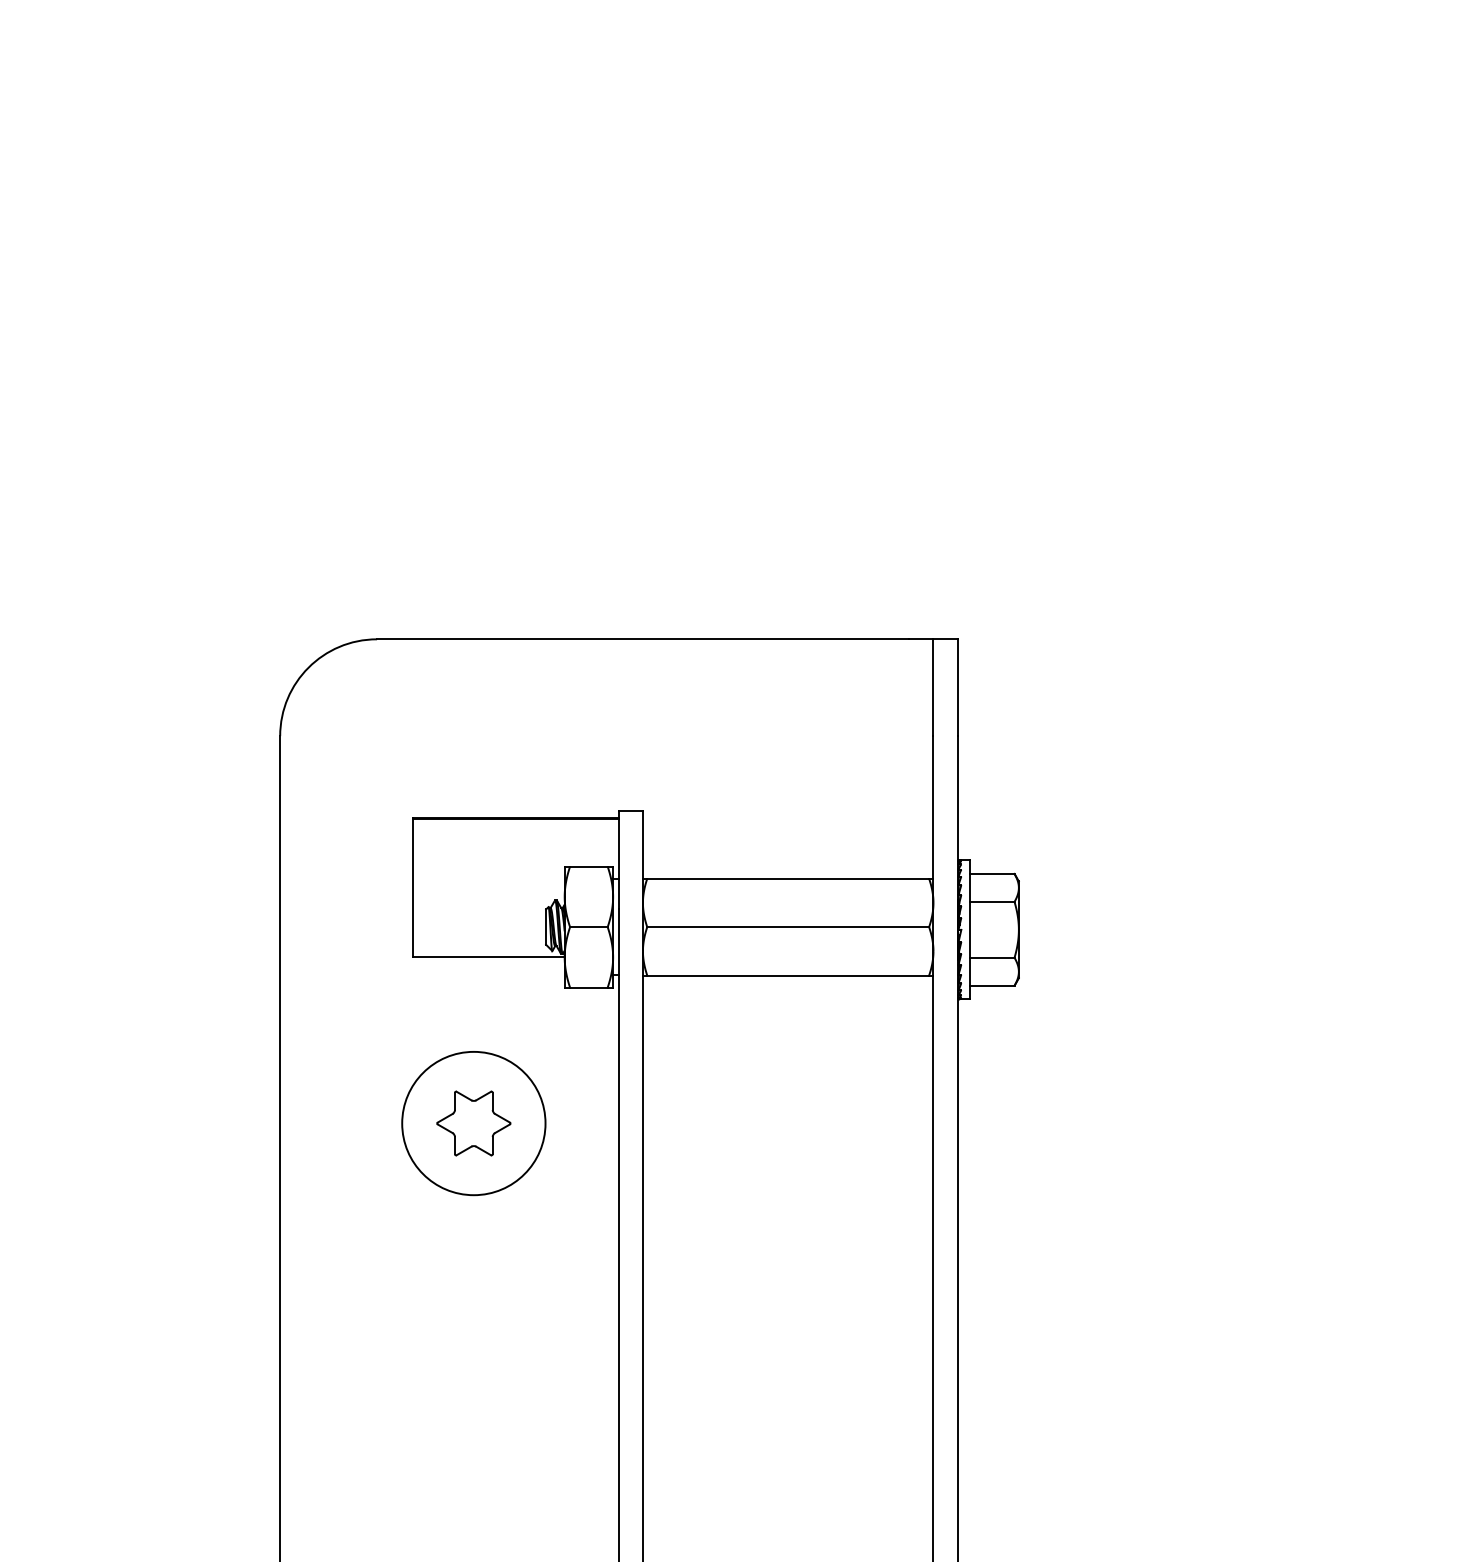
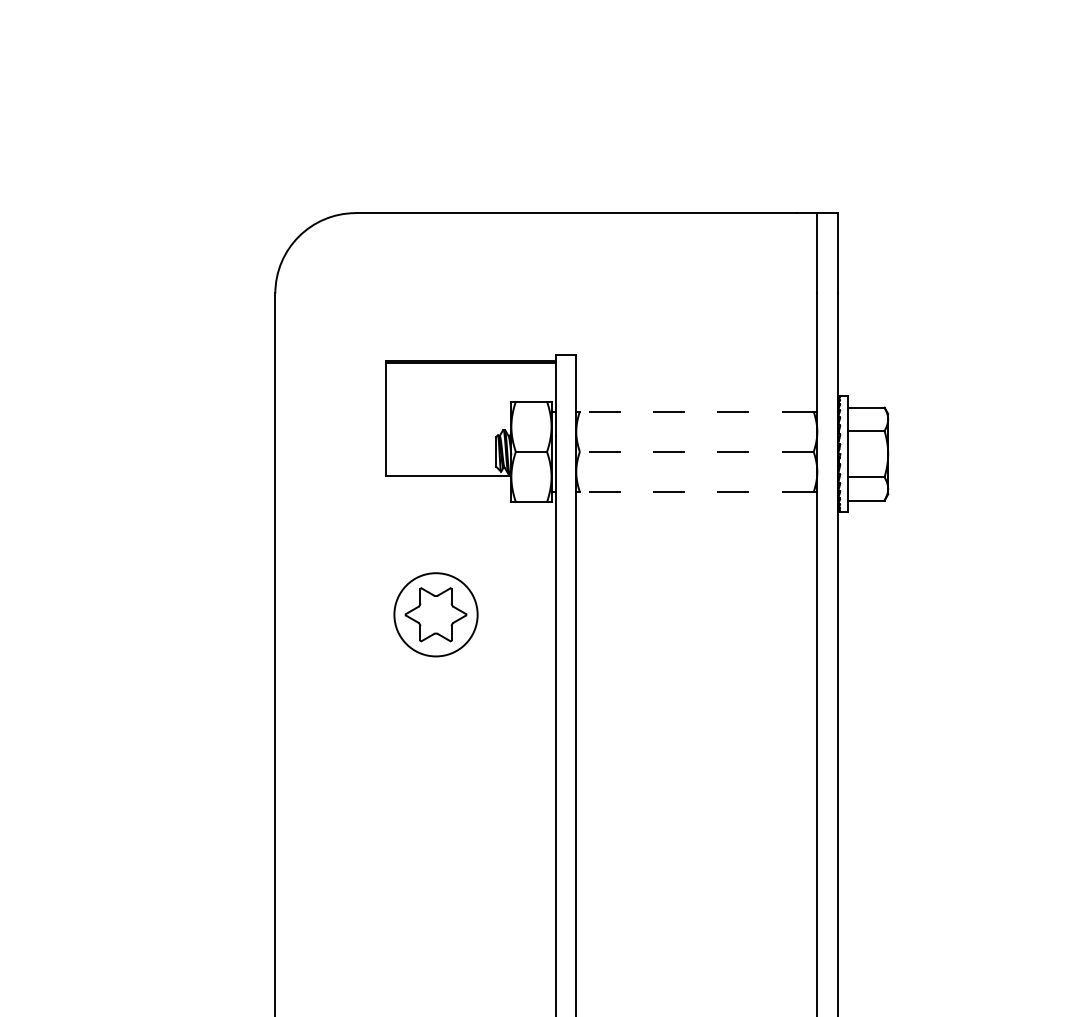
line: (788, 878) -> (697, 411), solid -> dashed
line: (788, 927) -> (697, 452), solid -> dashed
line: (788, 975) -> (697, 492), solid -> dashed
circle: (473, 1123) -> (435, 614), size x0.7

